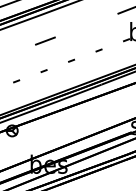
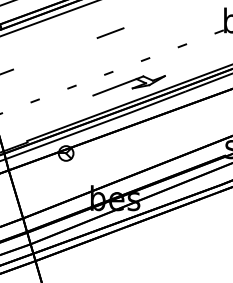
part: (58, 80) -> (128, 85), added

